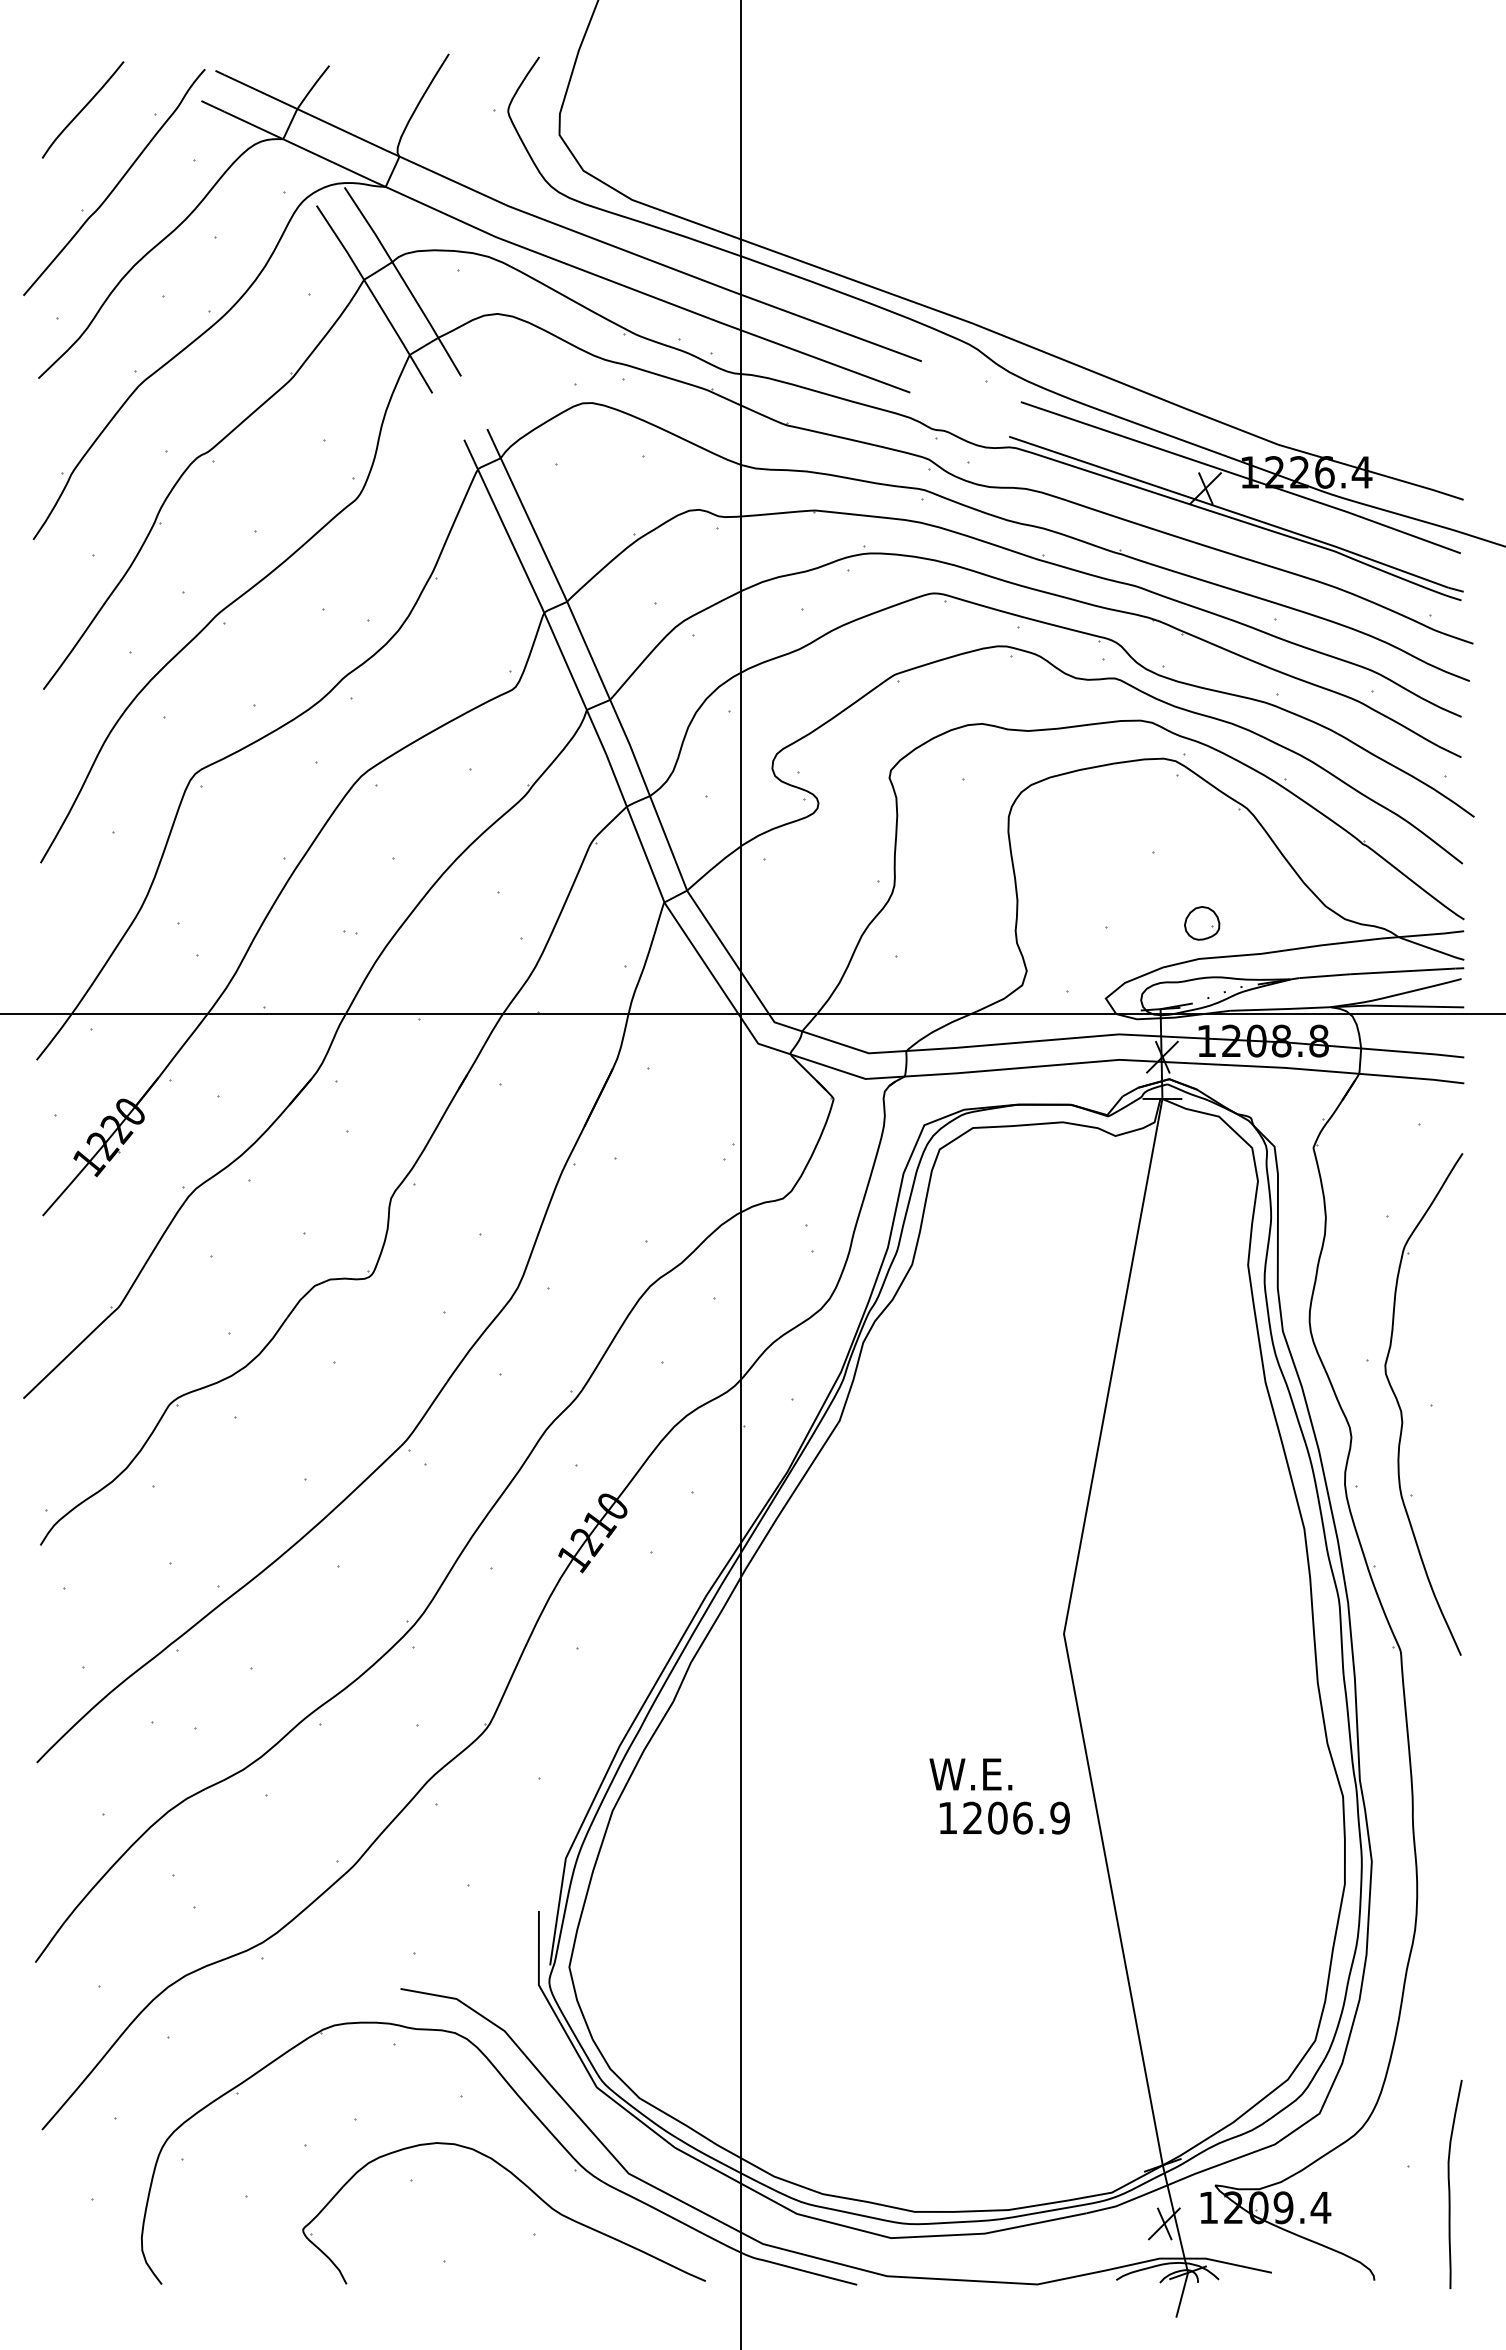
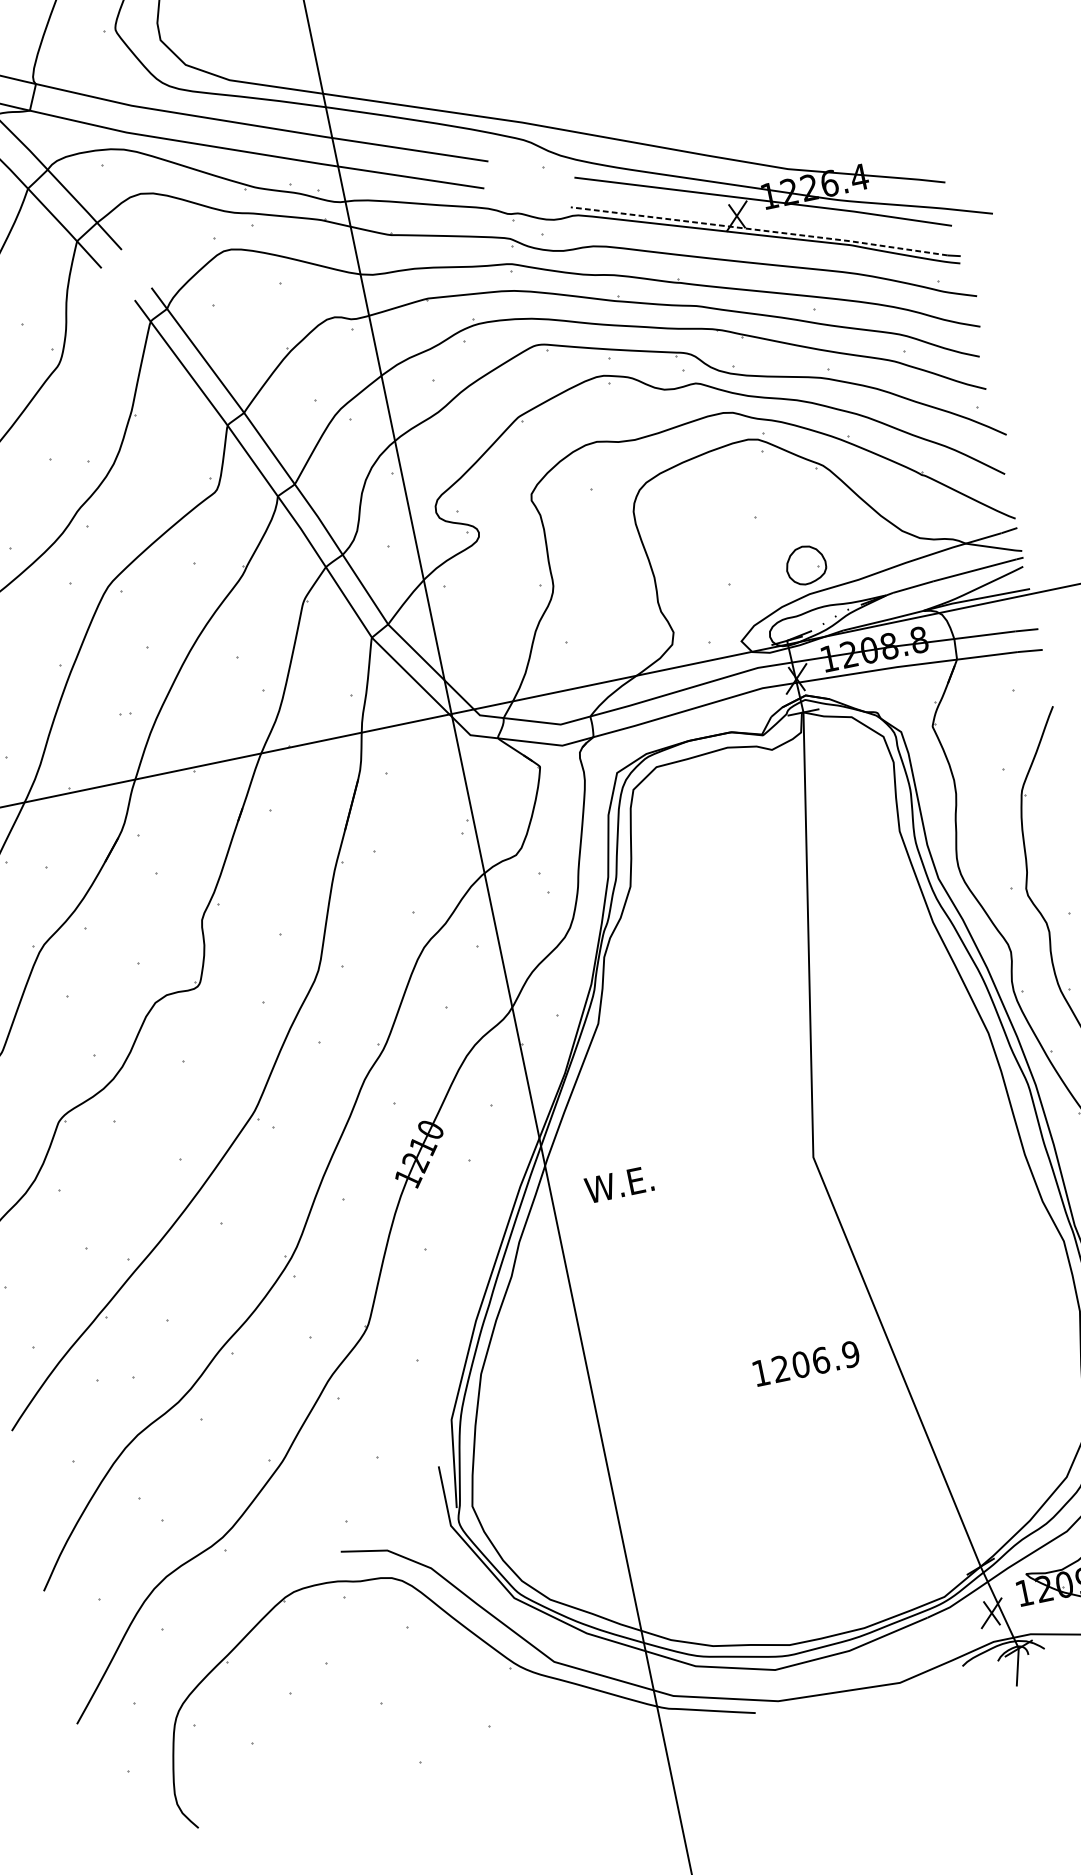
line: (1229, 511) -> (759, 230), solid -> dashed
part: (1202, 923) -> (806, 565), size x1.4
text: (970, 1774) -> (618, 1184), moved
text: (1004, 1817) -> (806, 1363), moved
part: (526, 2187) -> (474, 1689), removed

